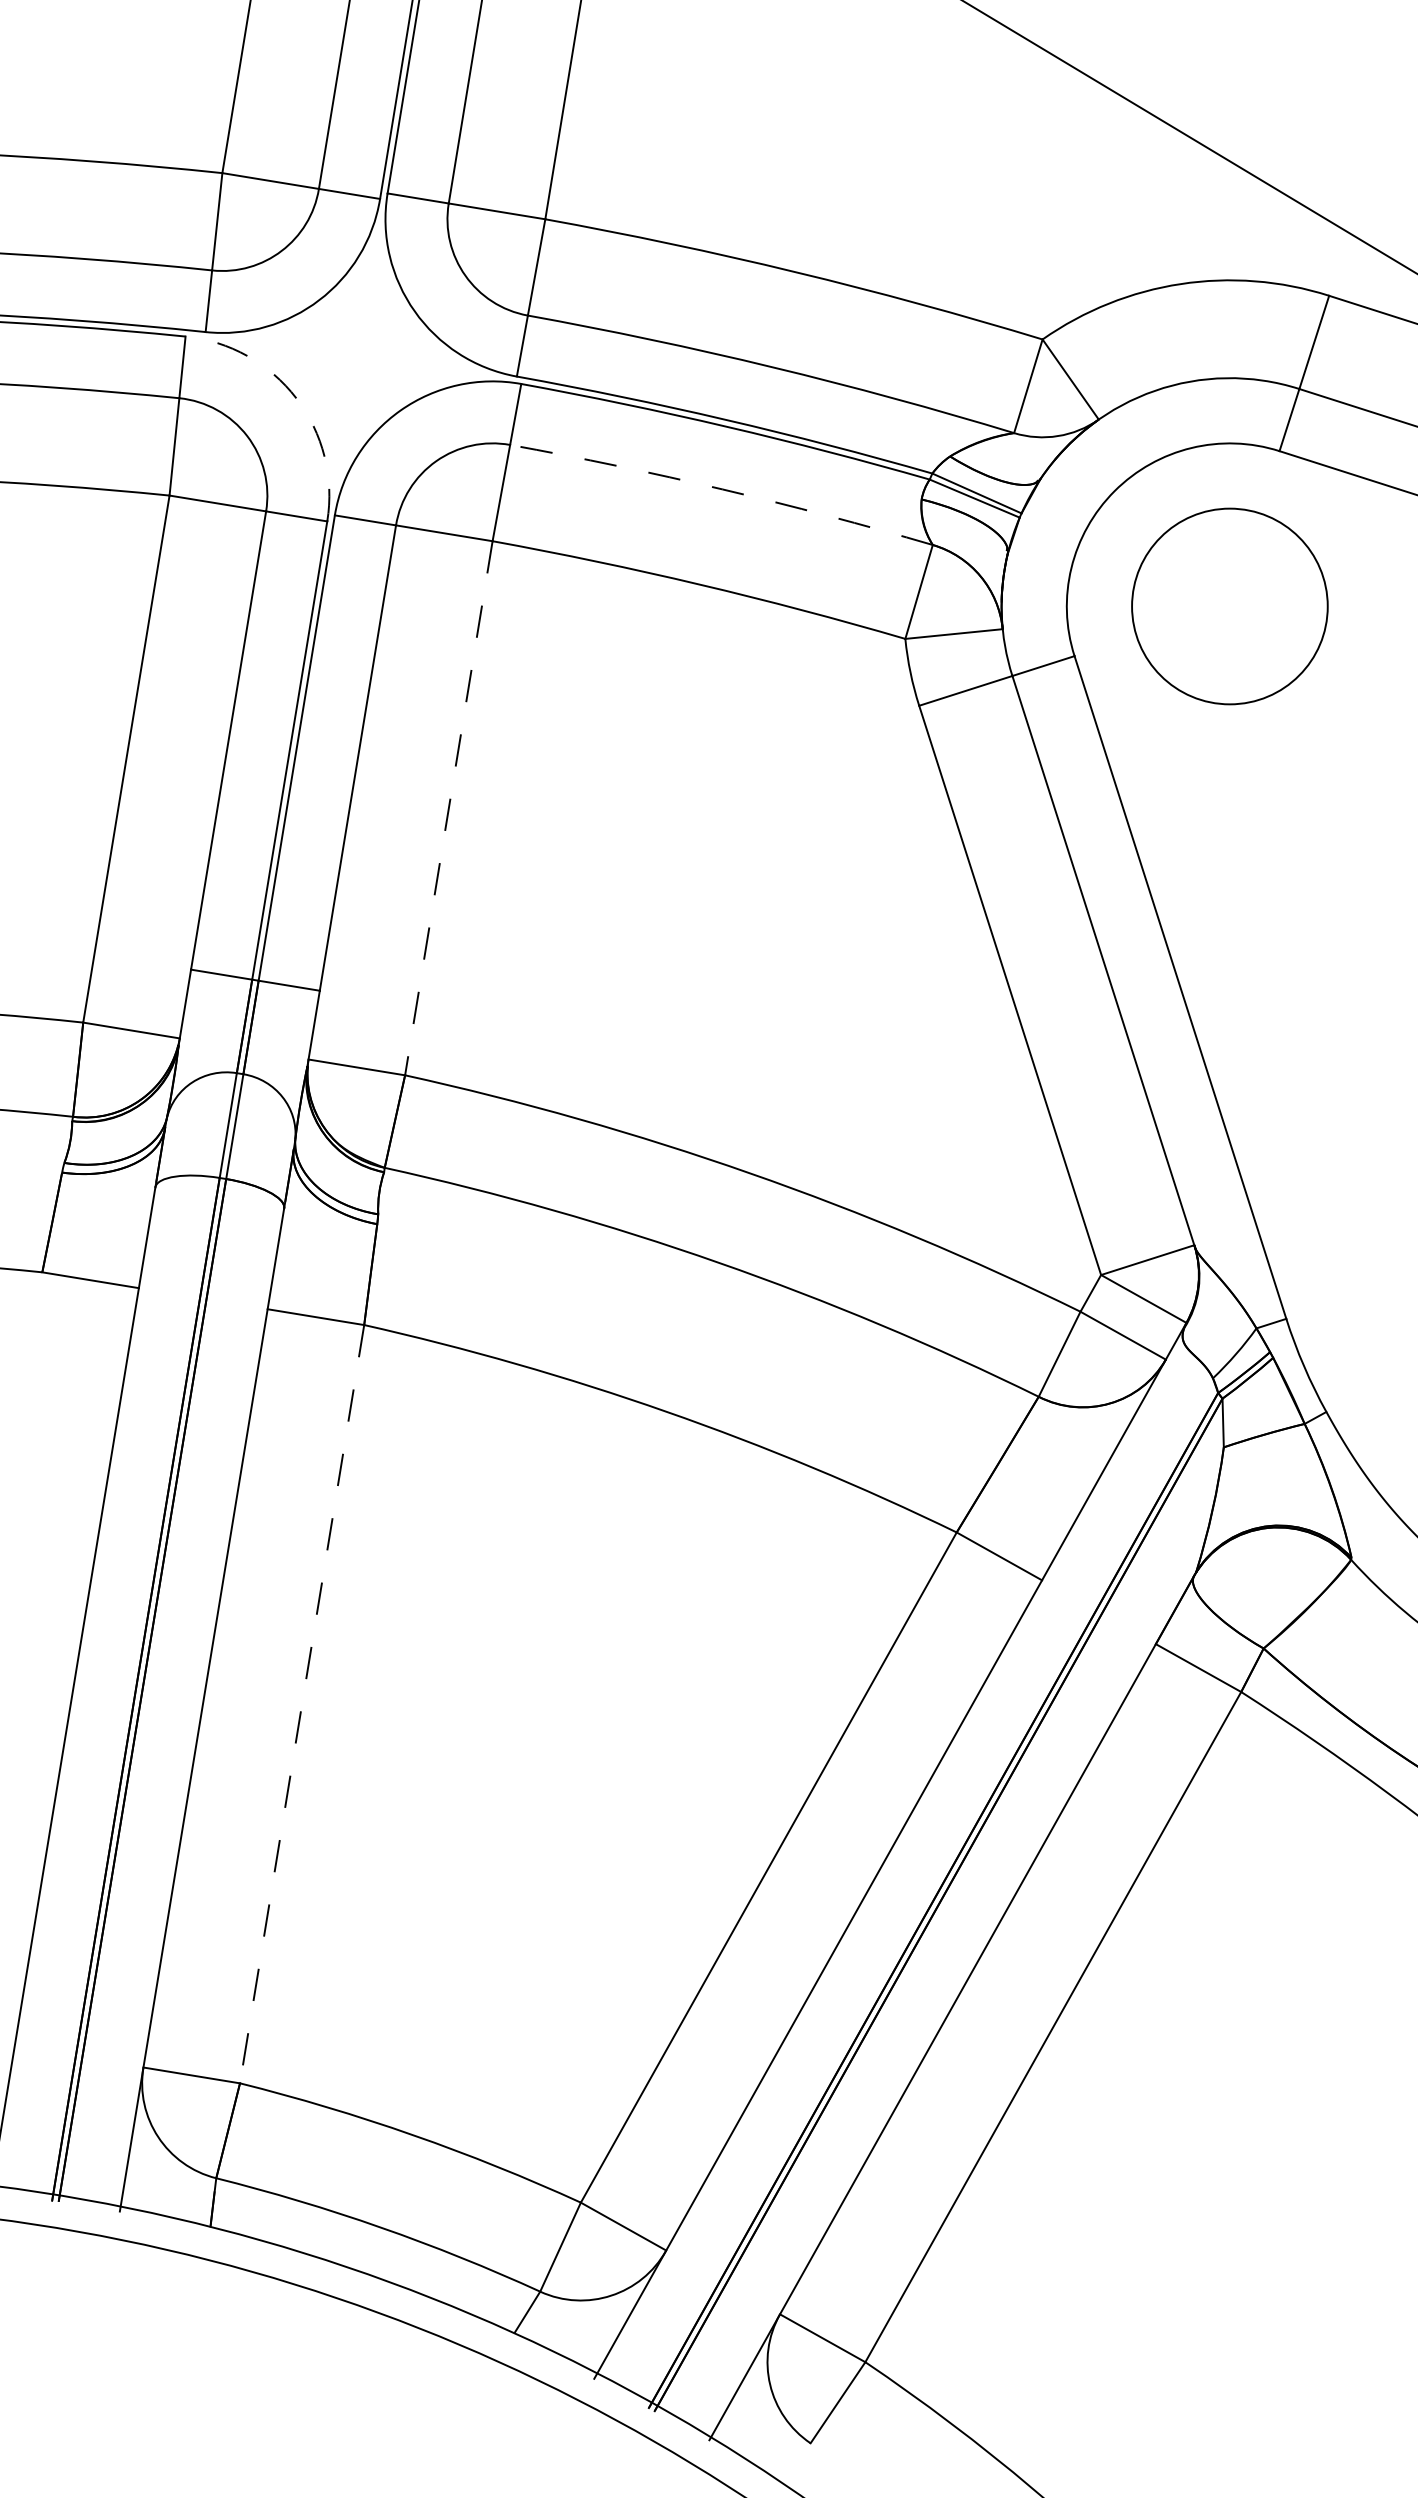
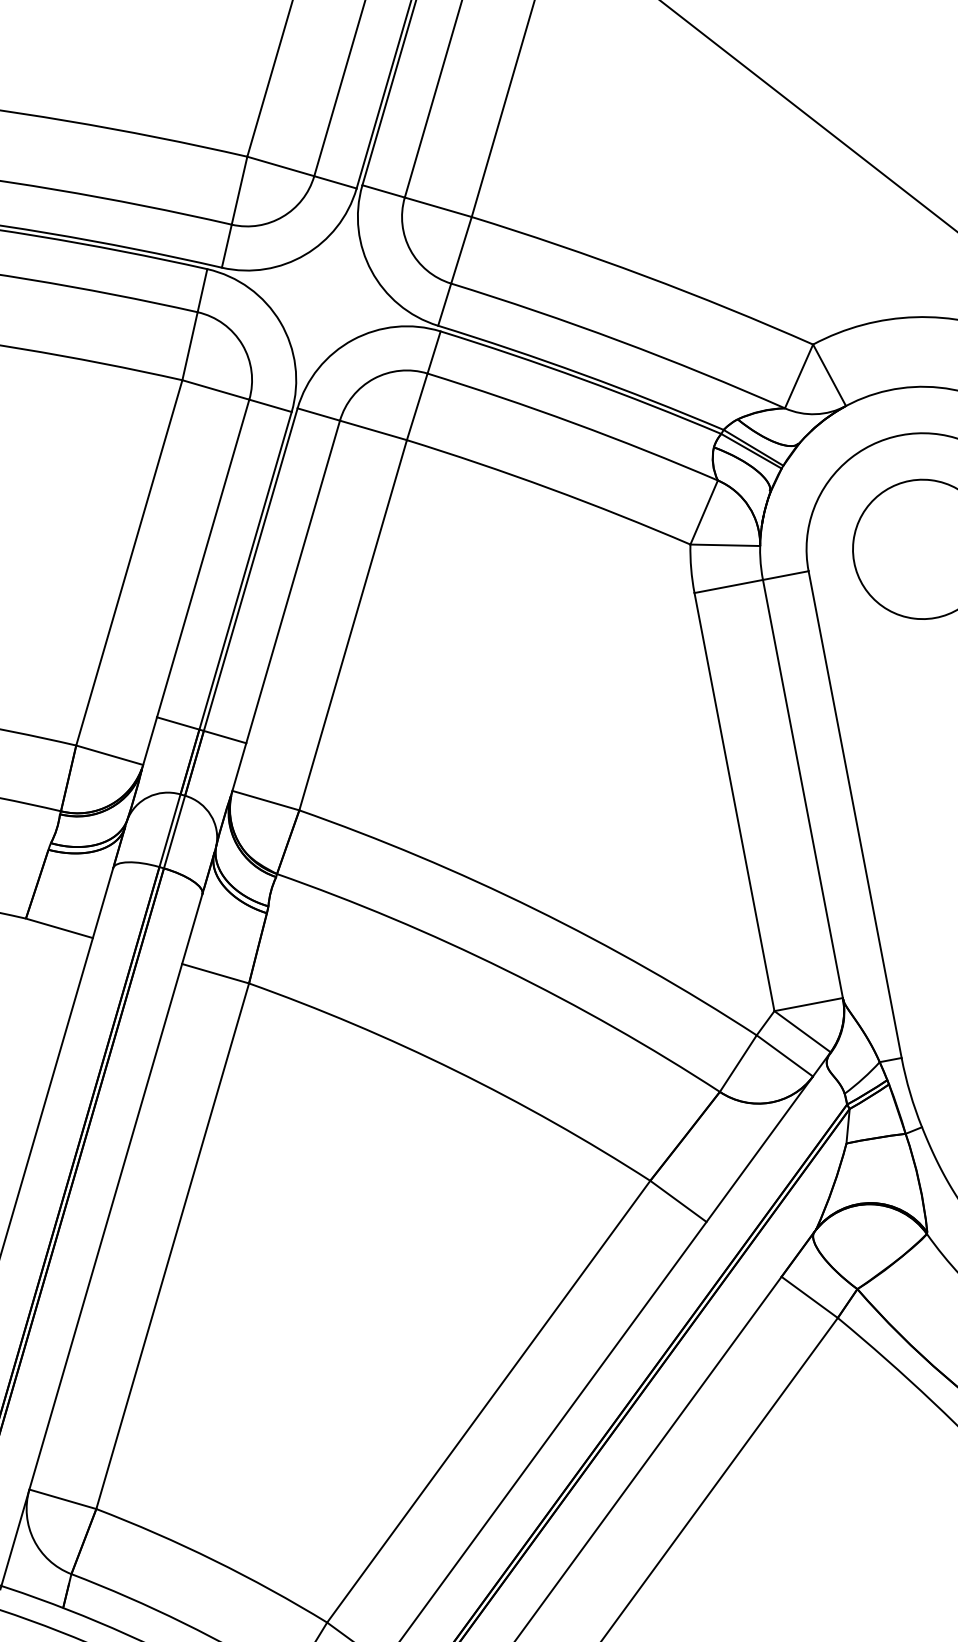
arc: (296, 398) -> (280, 322), dashed -> solid
arc: (722, 489) -> (573, 423), dashed -> solid
line: (448, 808) -> (352, 625), dashed -> solid
line: (302, 1704) -> (172, 1246), dashed -> solid

